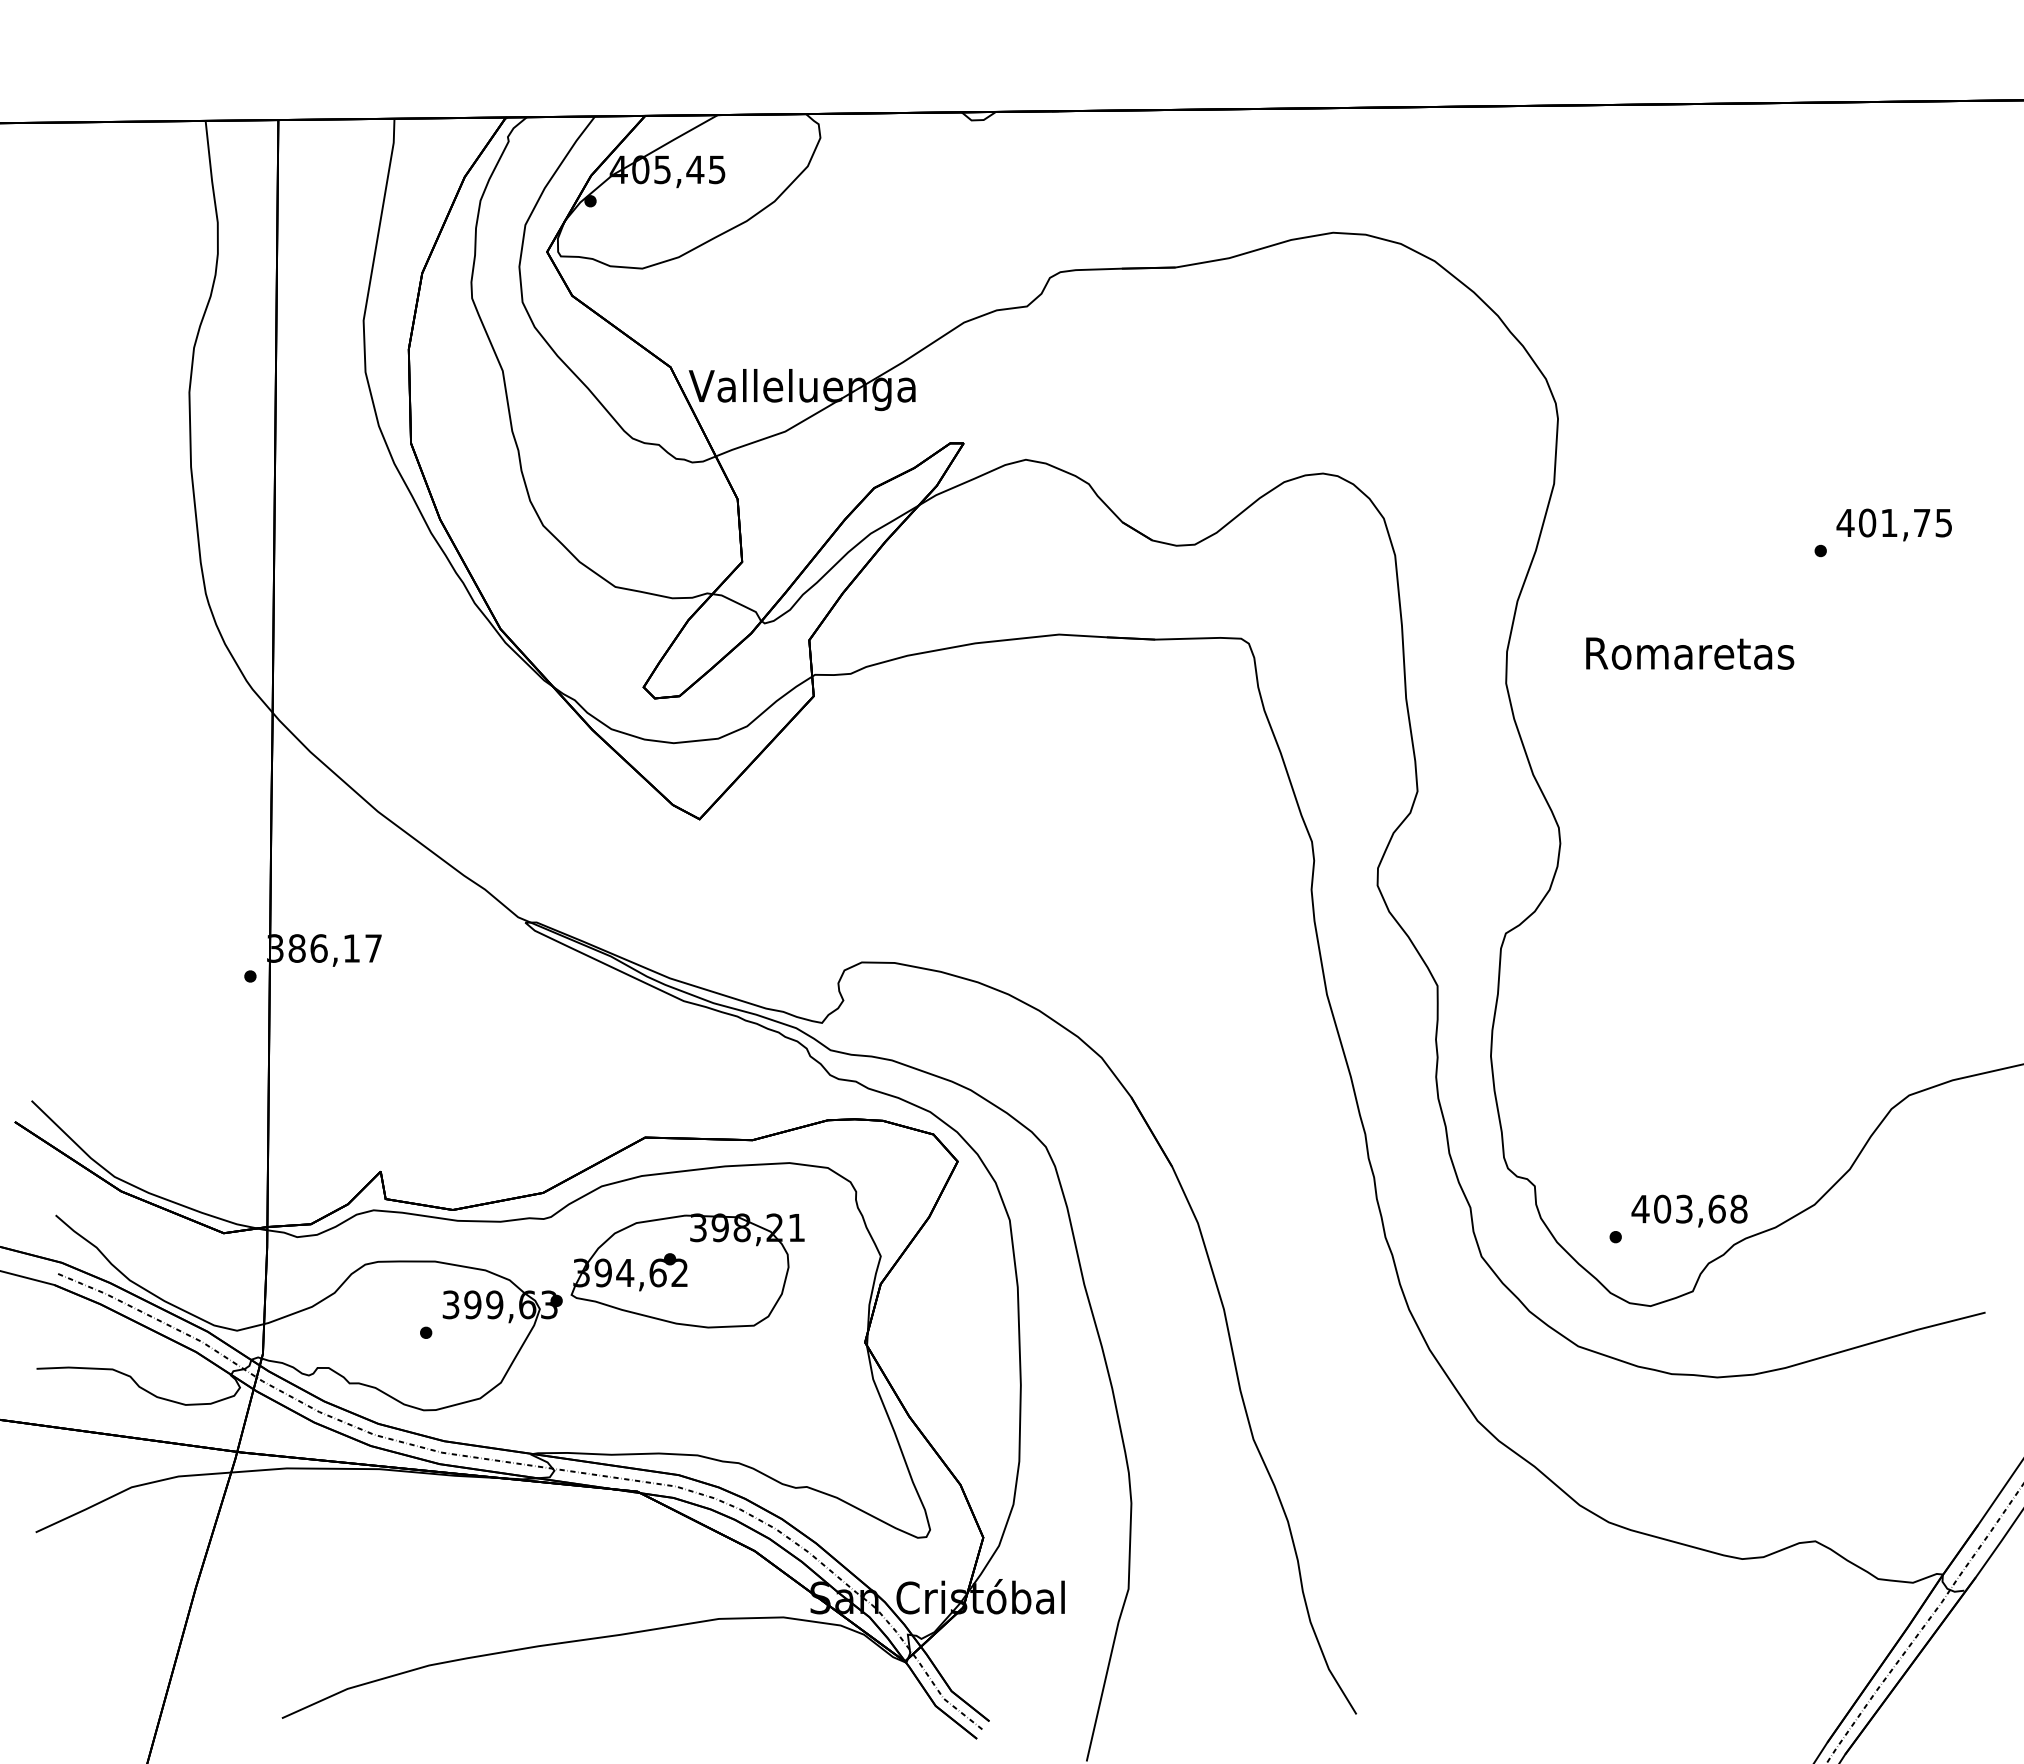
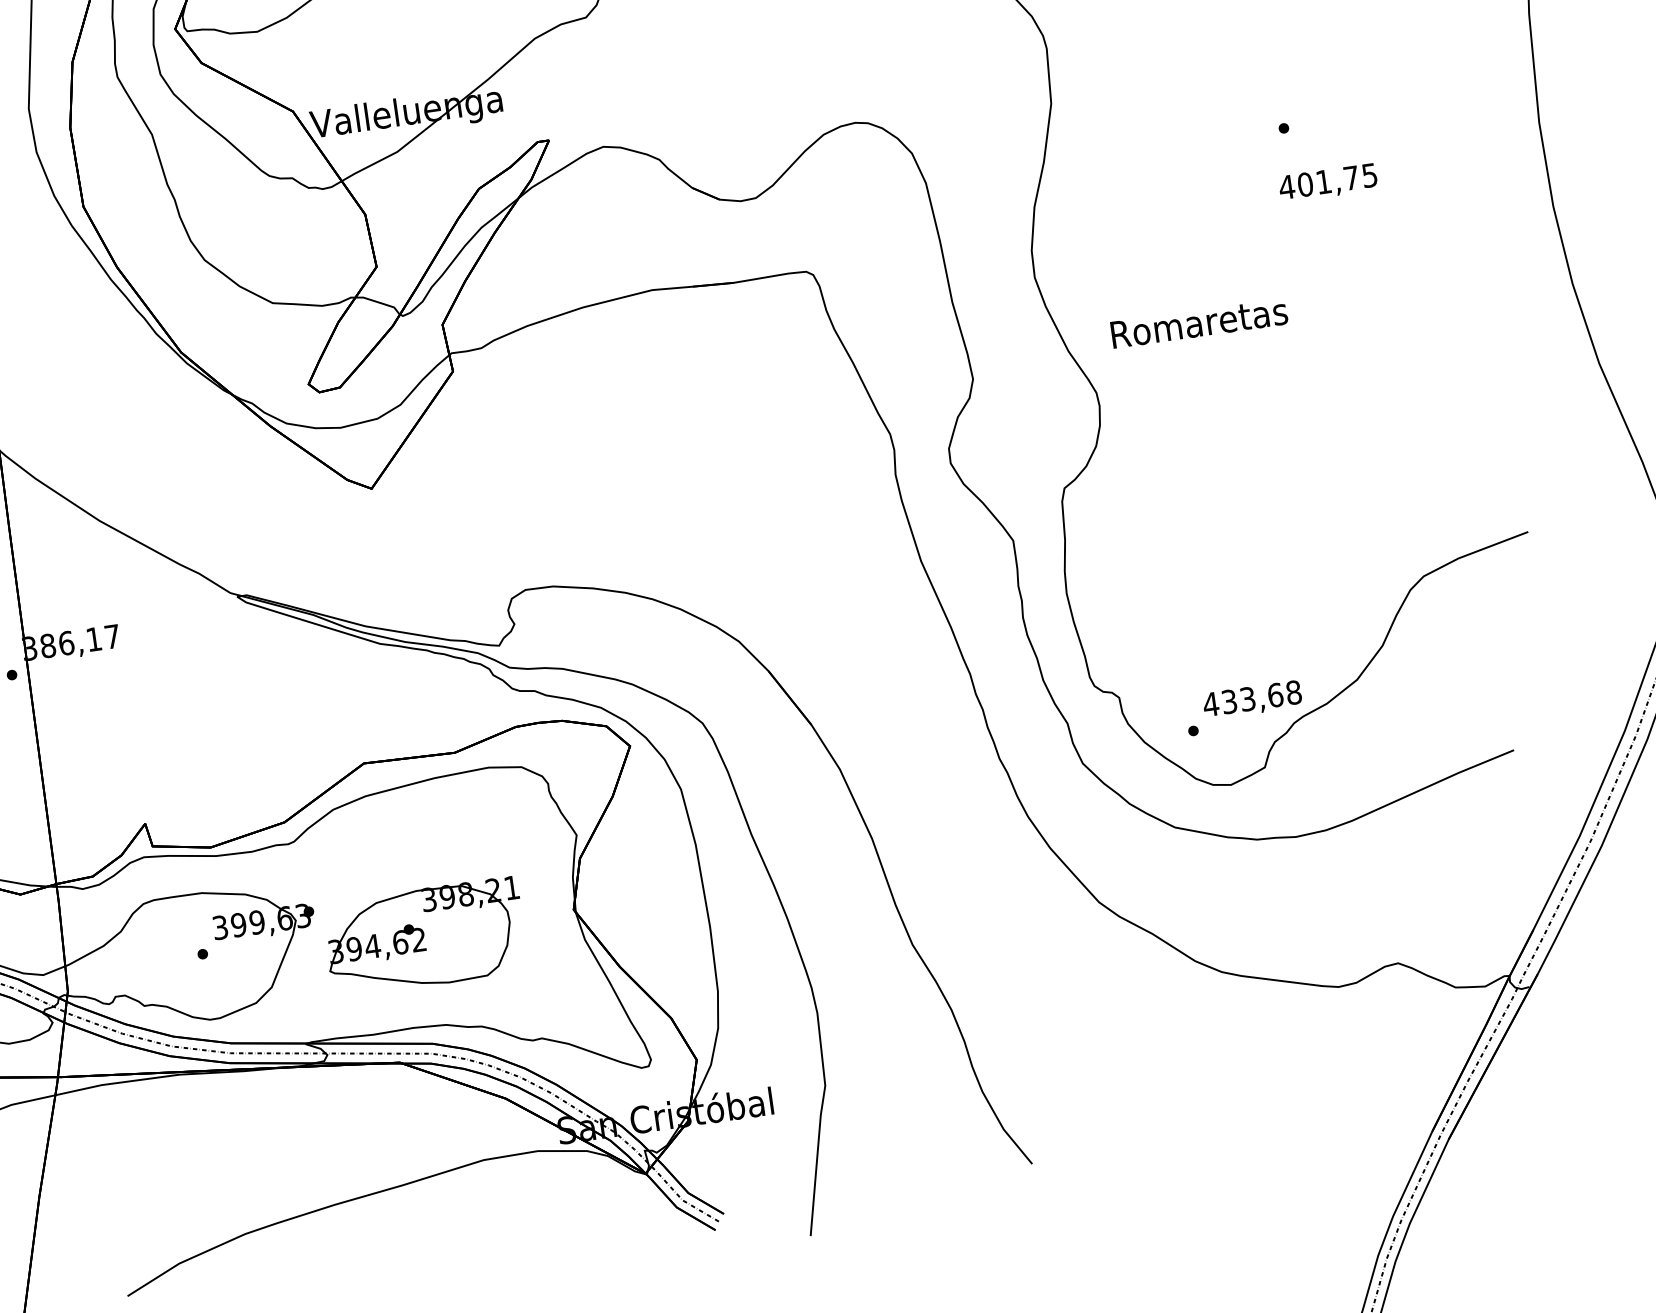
text: (1893, 524) -> (1327, 182), moved
text: (1690, 653) -> (1199, 323), moved
text: (1662, 1208) -> (1229, 701), 403,68 -> 433,68
part: (687, 1270) -> (424, 936), moved

